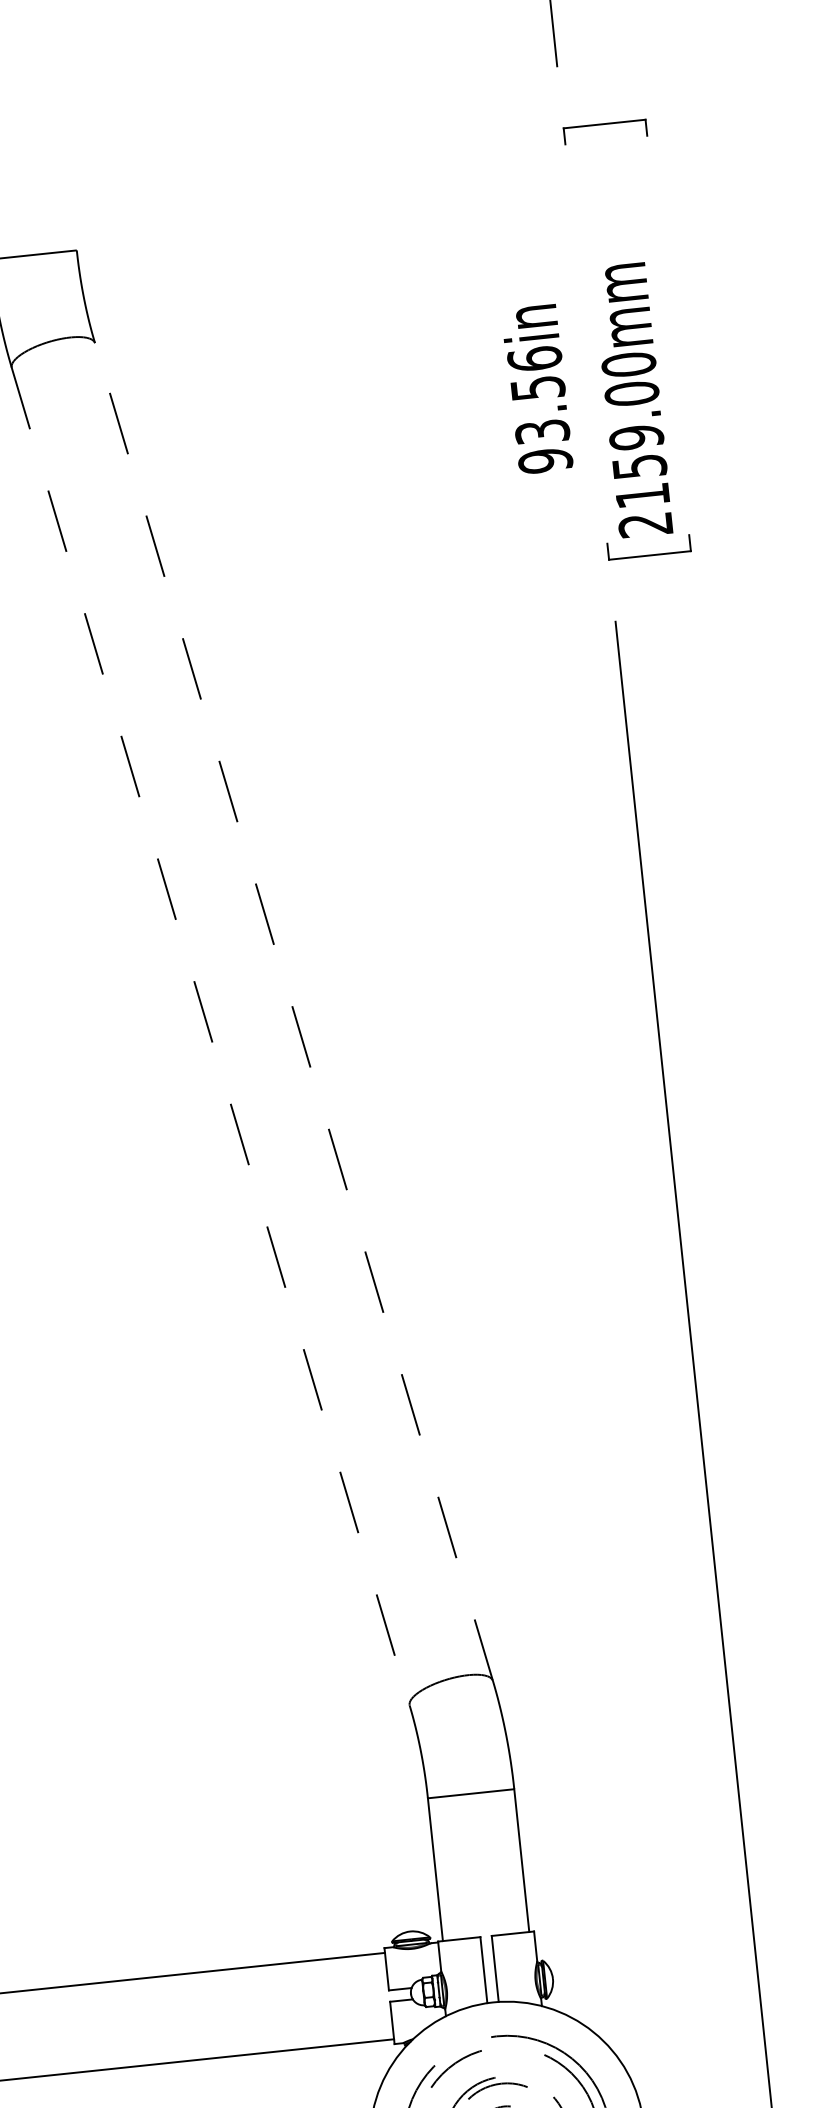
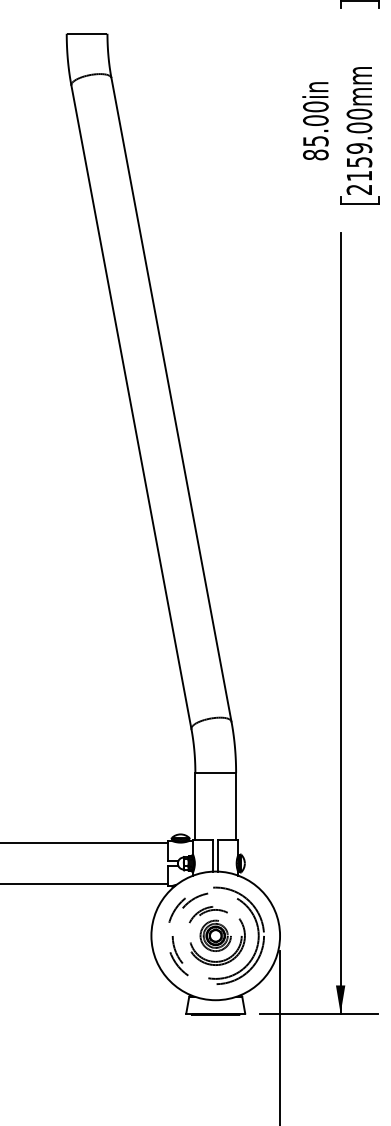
text: (539, 409) -> (315, 130), 93.56in -> 85.00in
line: (294, 1011) -> (171, 399), dashed -> solid
line: (211, 1037) -> (131, 407), dashed -> solid

